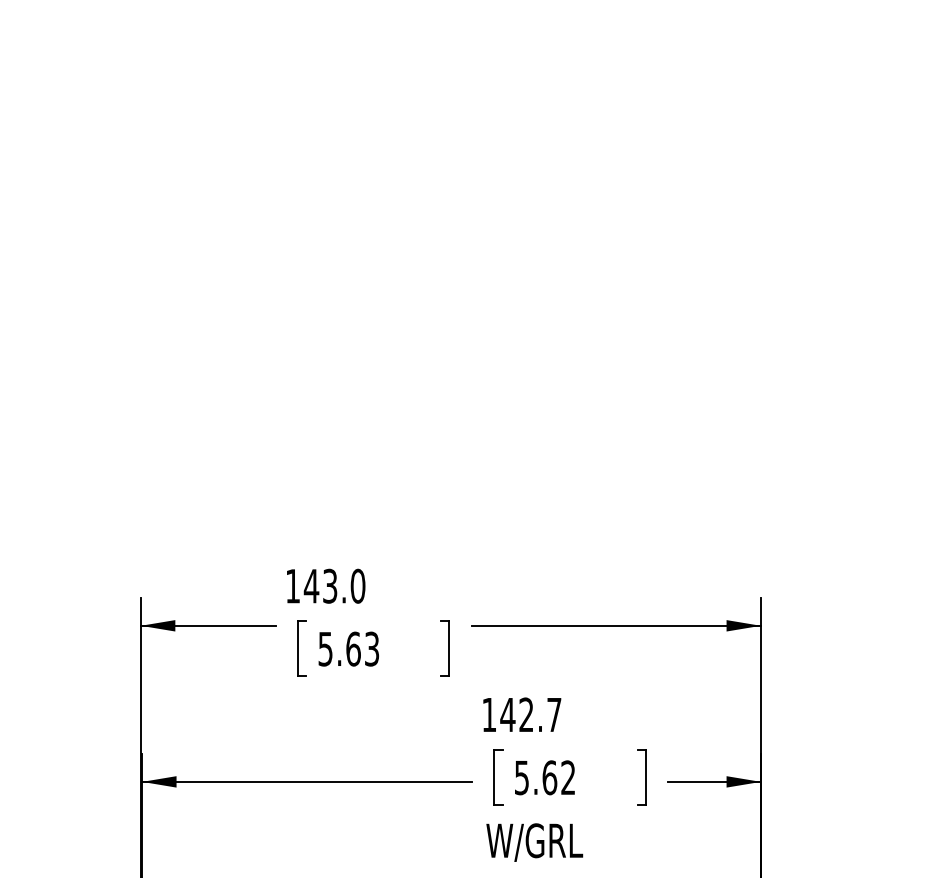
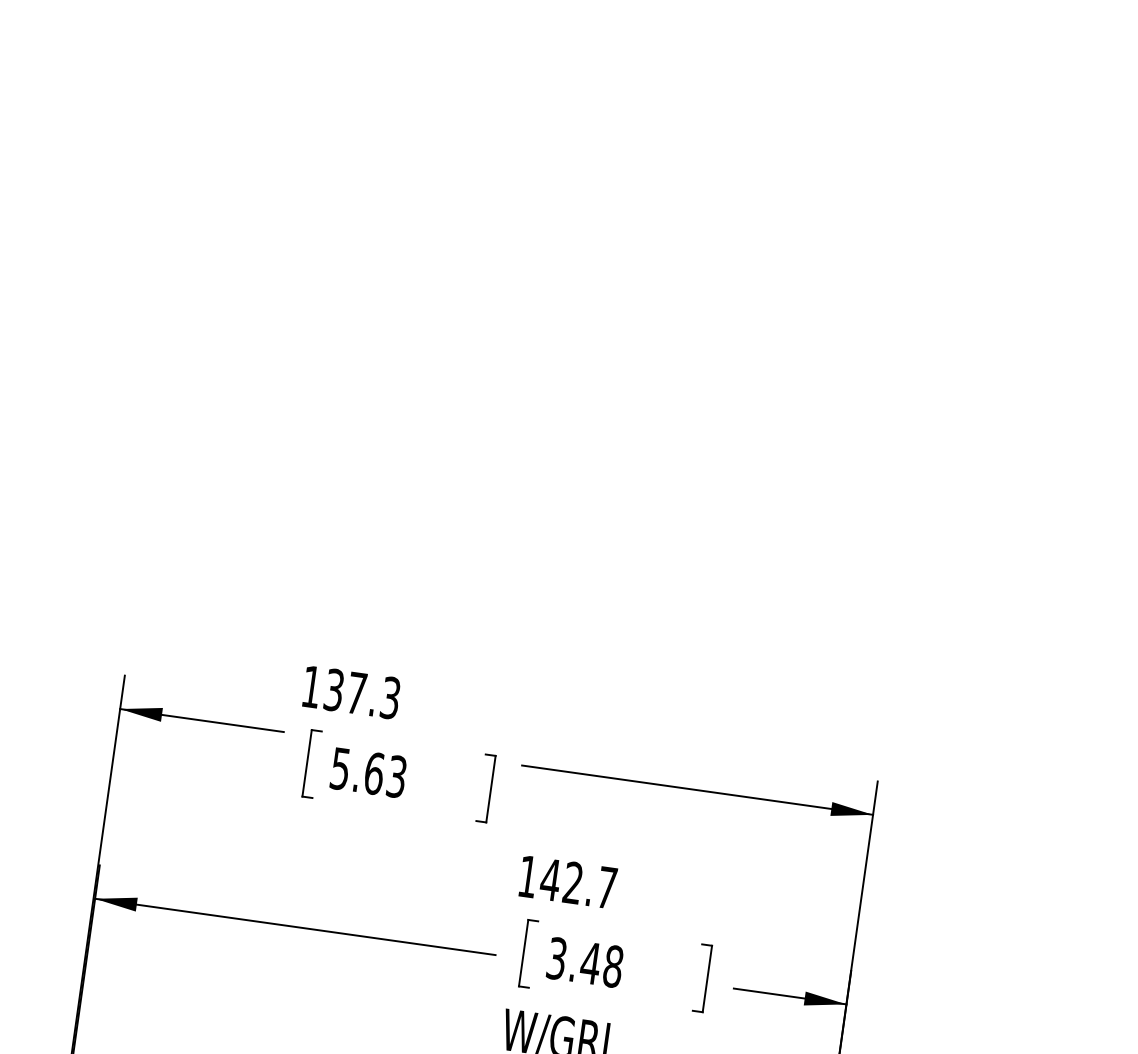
text: (334, 585) -> (362, 693), 143.0 -> 137.3
text: (545, 777) -> (585, 962), 5.62 -> 3.48

